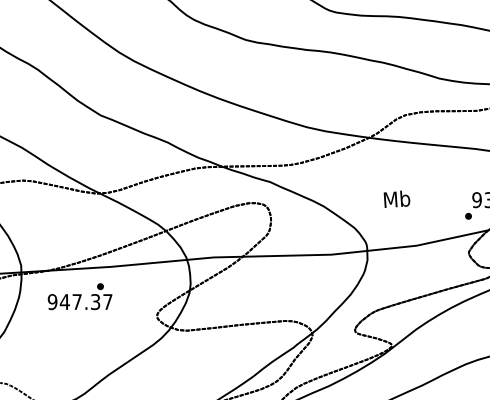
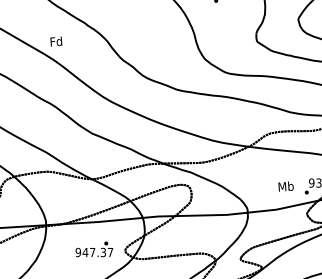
text: (395, 199) -> (285, 186), moved
text: (80, 296) -> (94, 249), moved

